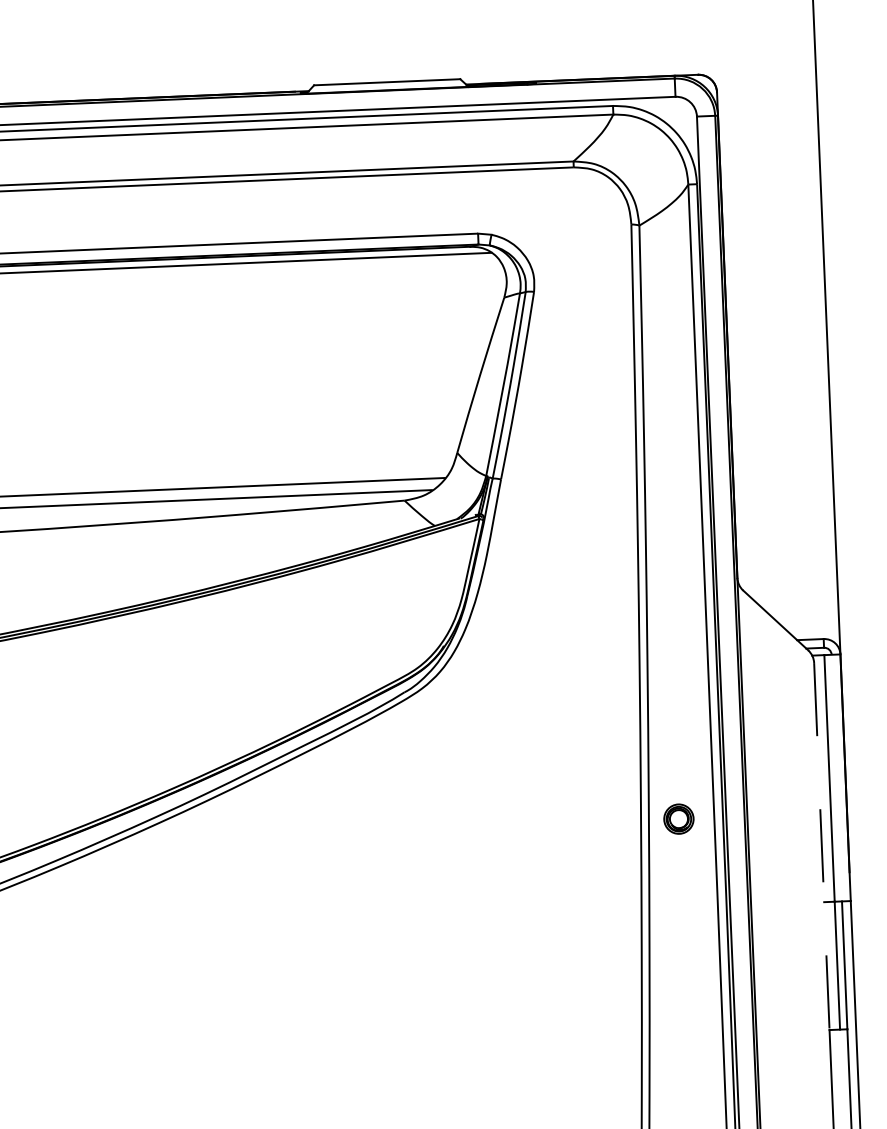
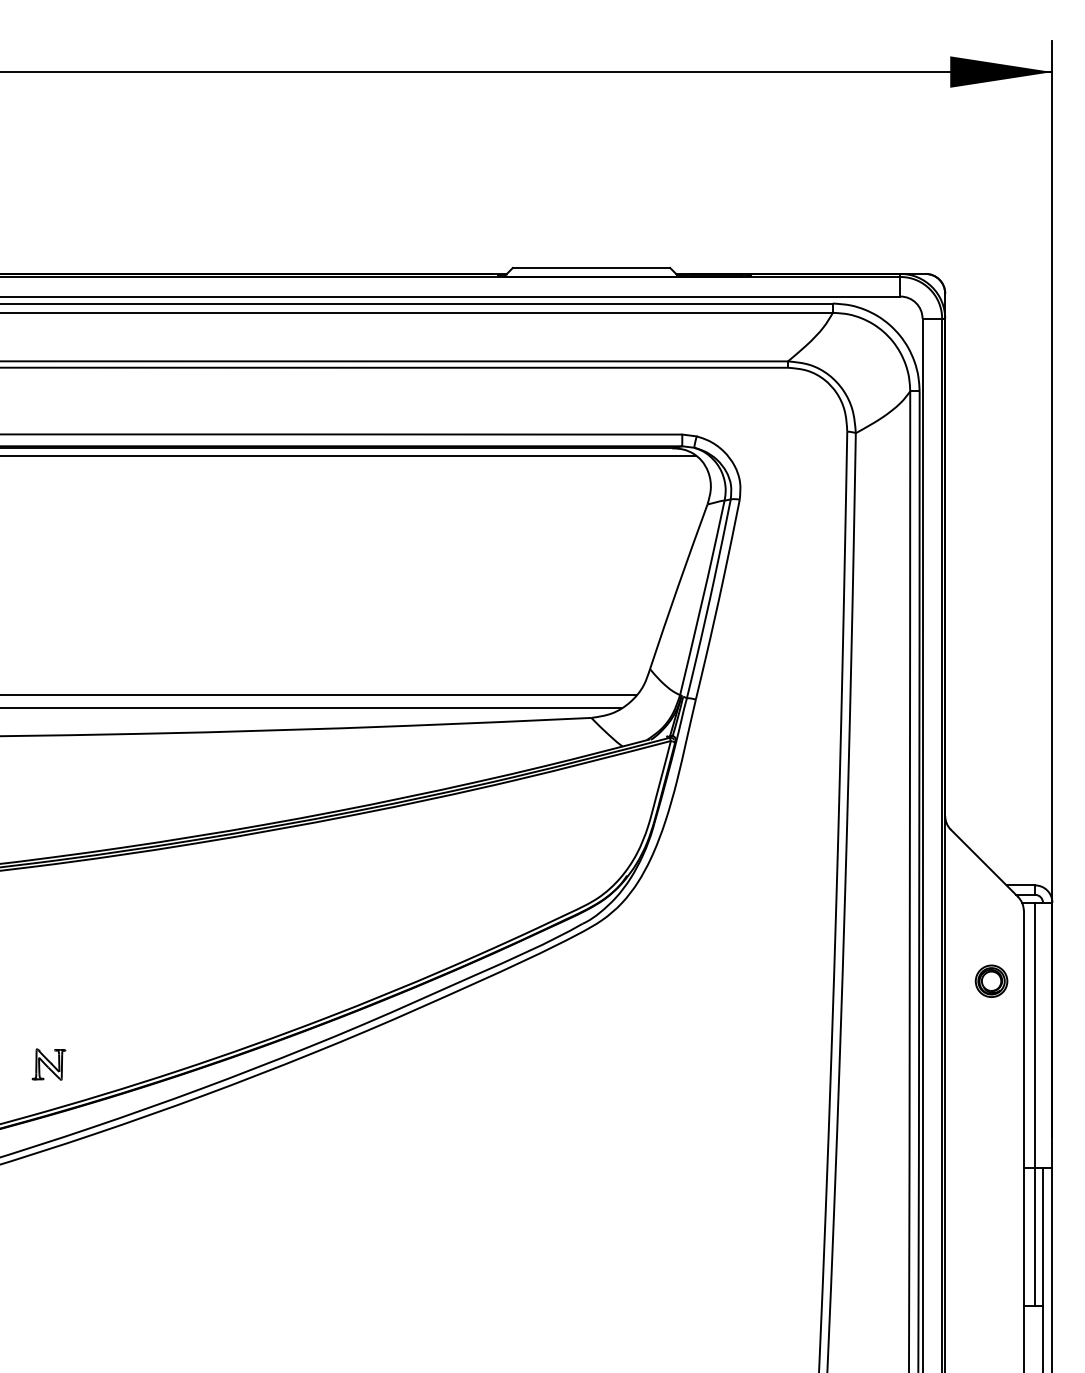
part: (678, 818) -> (991, 980), moved
line: (821, 846) -> (1023, 1108), dashed -> solid

